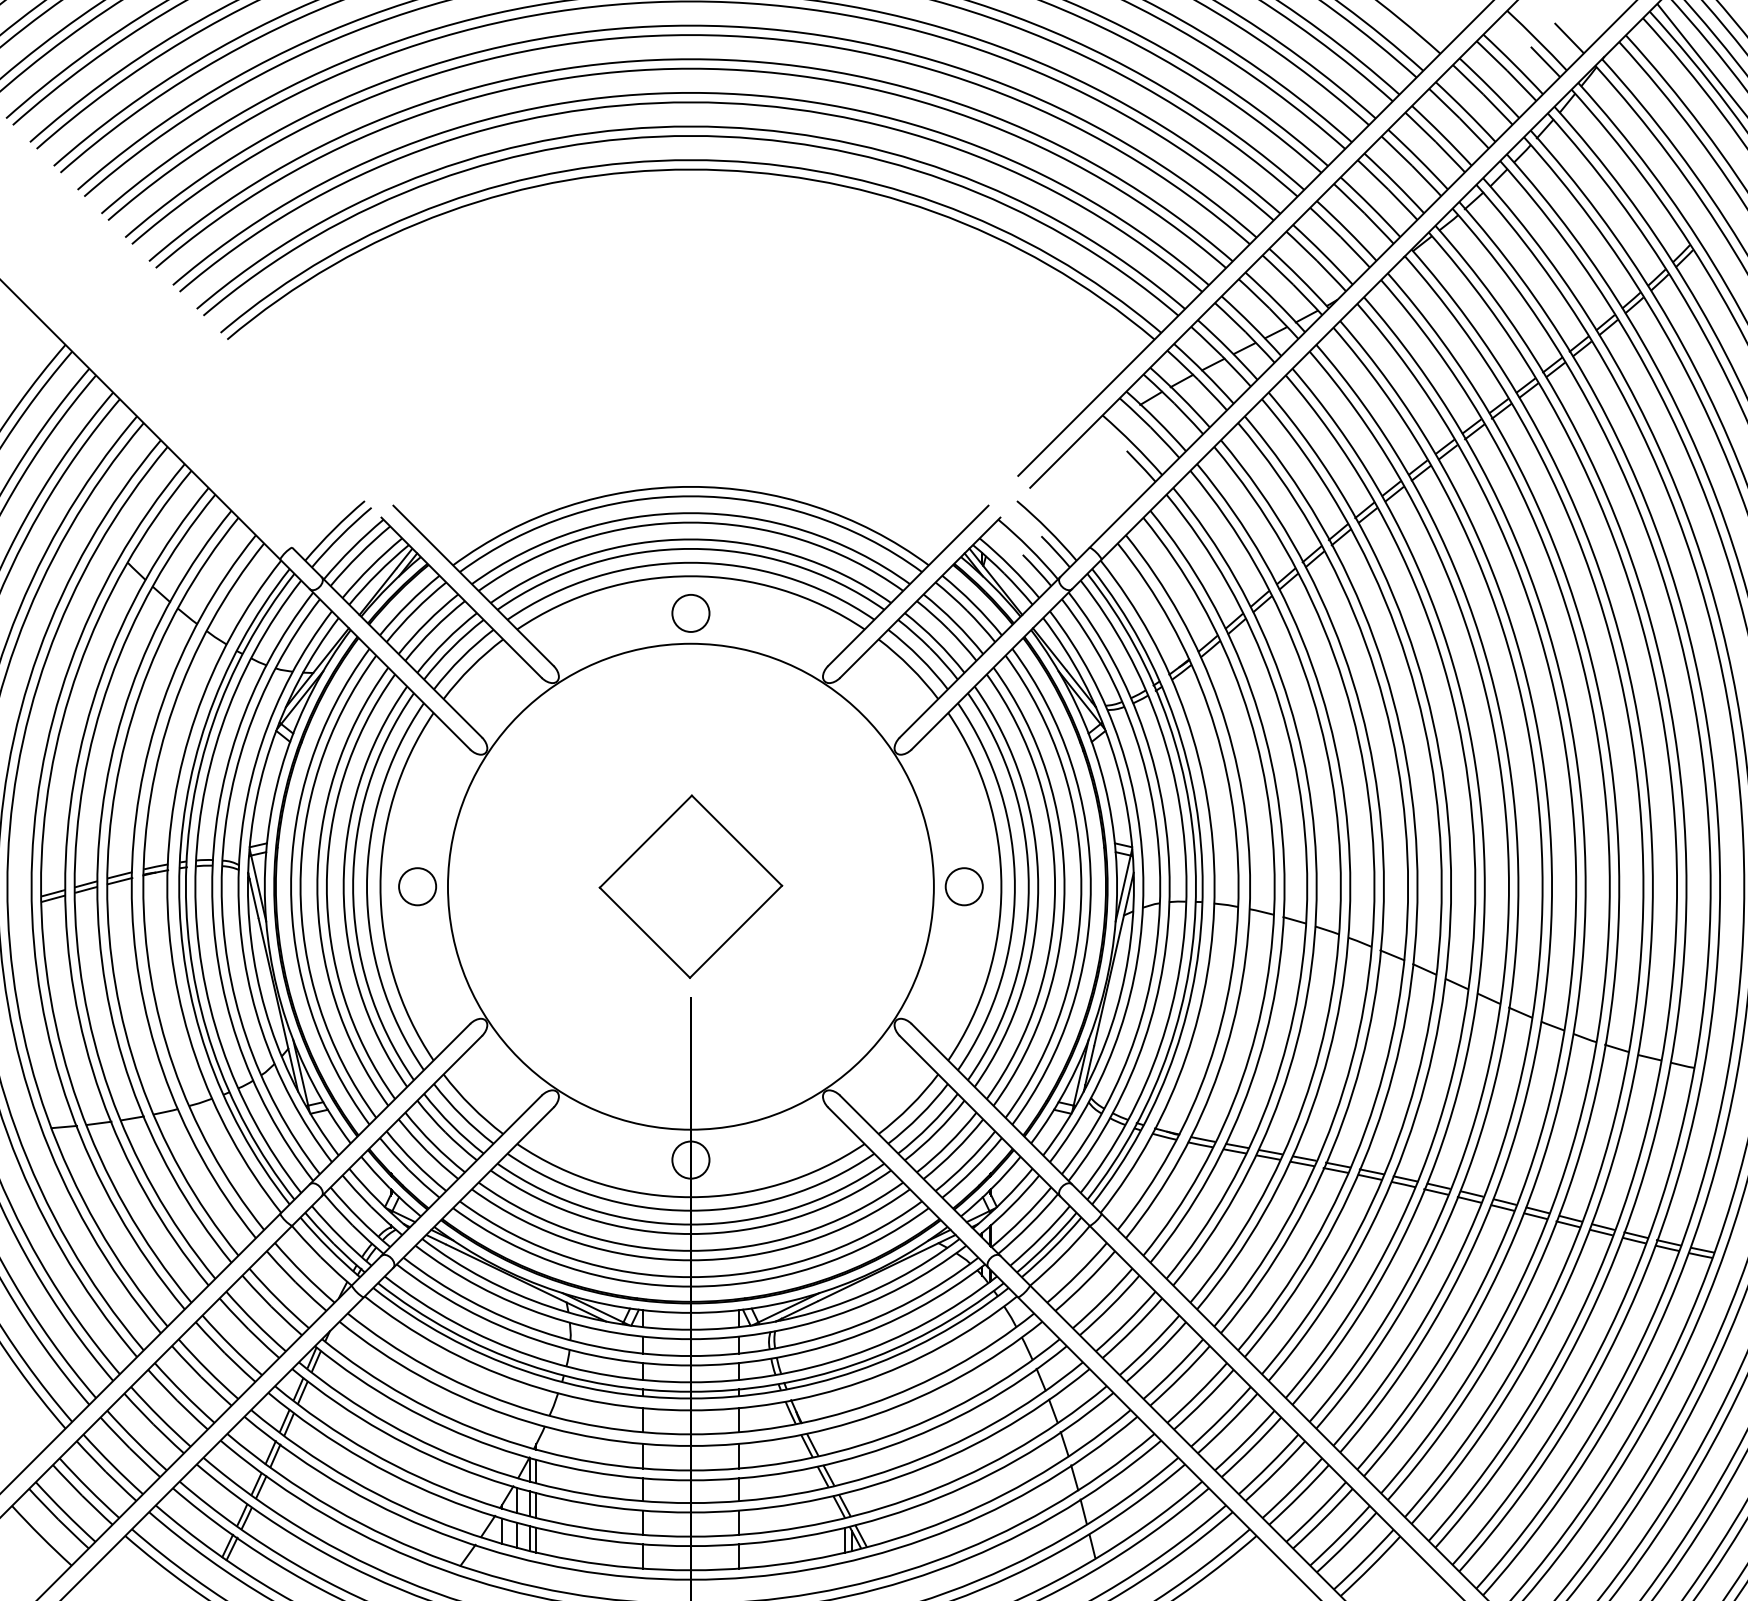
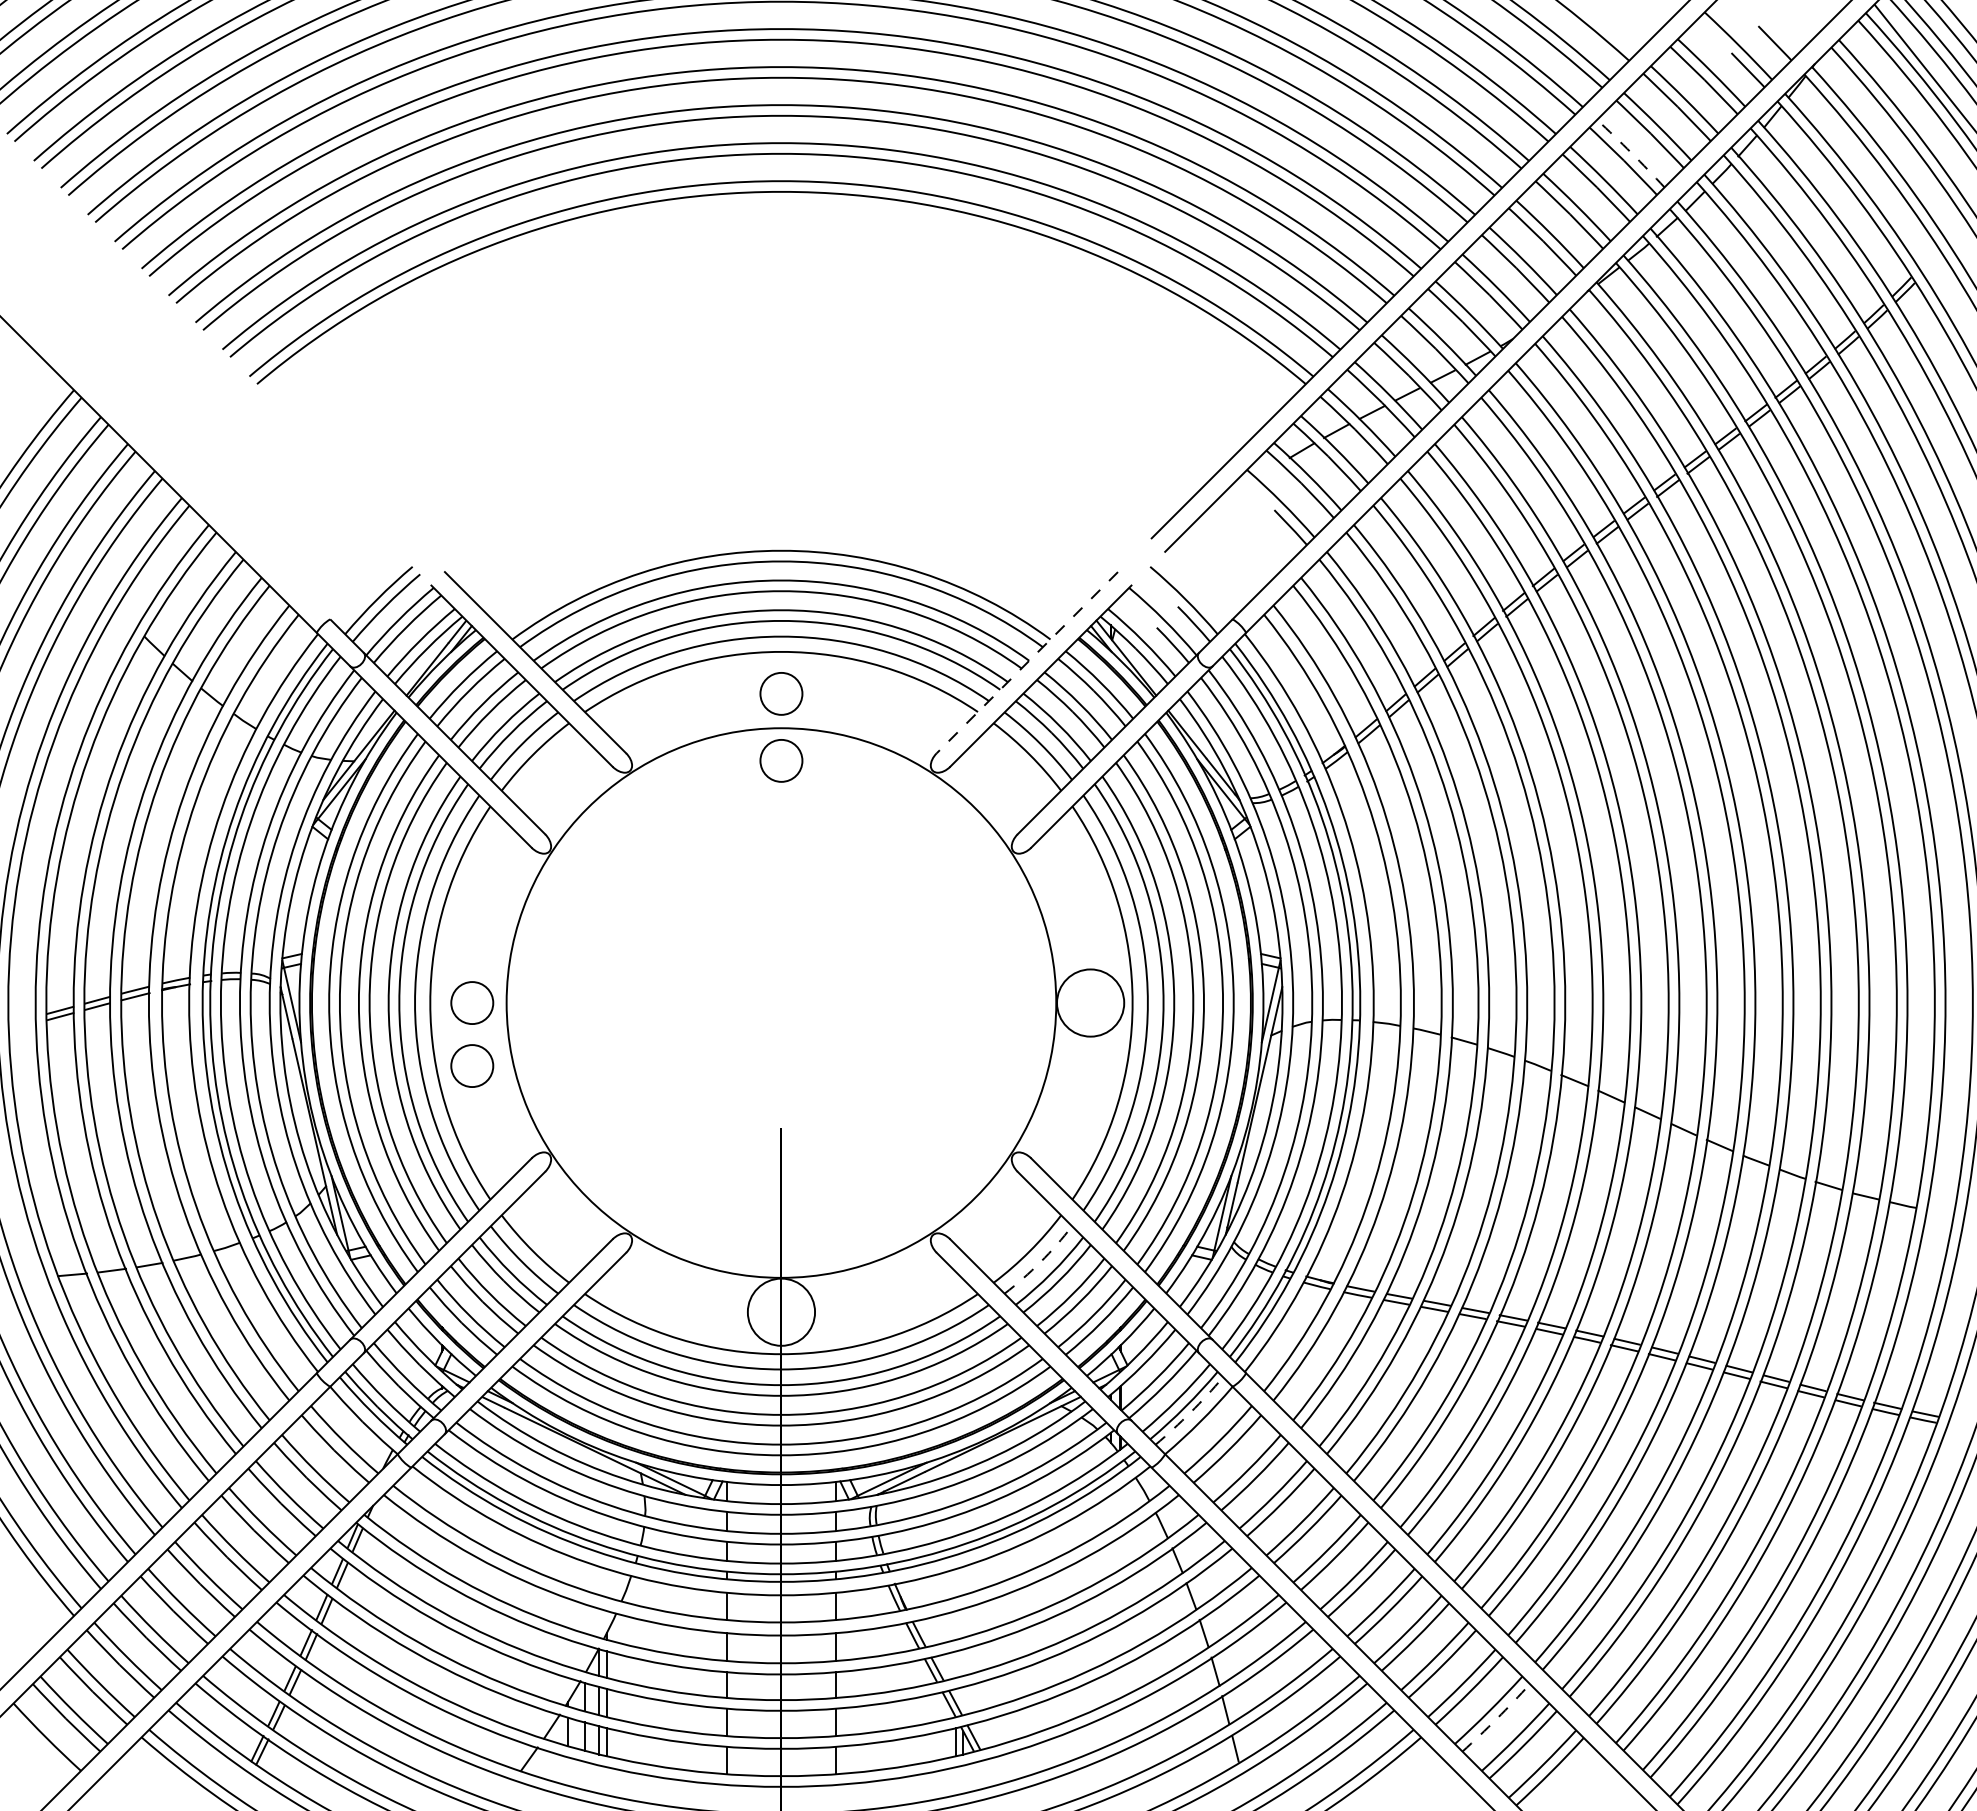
arc: (1442, 135) -> (1631, 153), solid -> dashed
line: (908, 586) -> (1027, 663), solid -> dashed
circle: (690, 672) -> (781, 760), added
part: (690, 886) -> (781, 1002), removed
circle: (964, 887) -> (1090, 1003), size x1.6
circle: (417, 941) -> (472, 1065), added
arc: (919, 1116) -> (1040, 1262), solid -> dashed
circle: (690, 1160) -> (781, 1312), size x1.6
arc: (1052, 1248) -> (1190, 1412), solid -> dashed
arc: (1324, 1519) -> (1497, 1718), solid -> dashed

